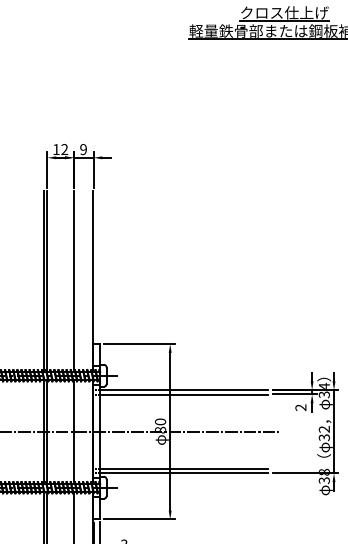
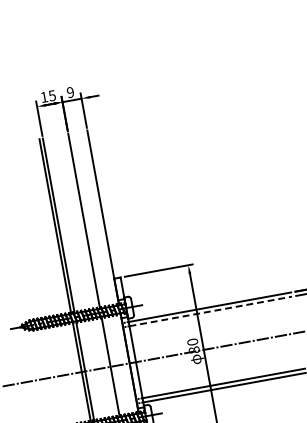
text: (64, 149) -> (52, 95), 12 -> 15
line: (184, 394) -> (211, 311), solid -> dashed

